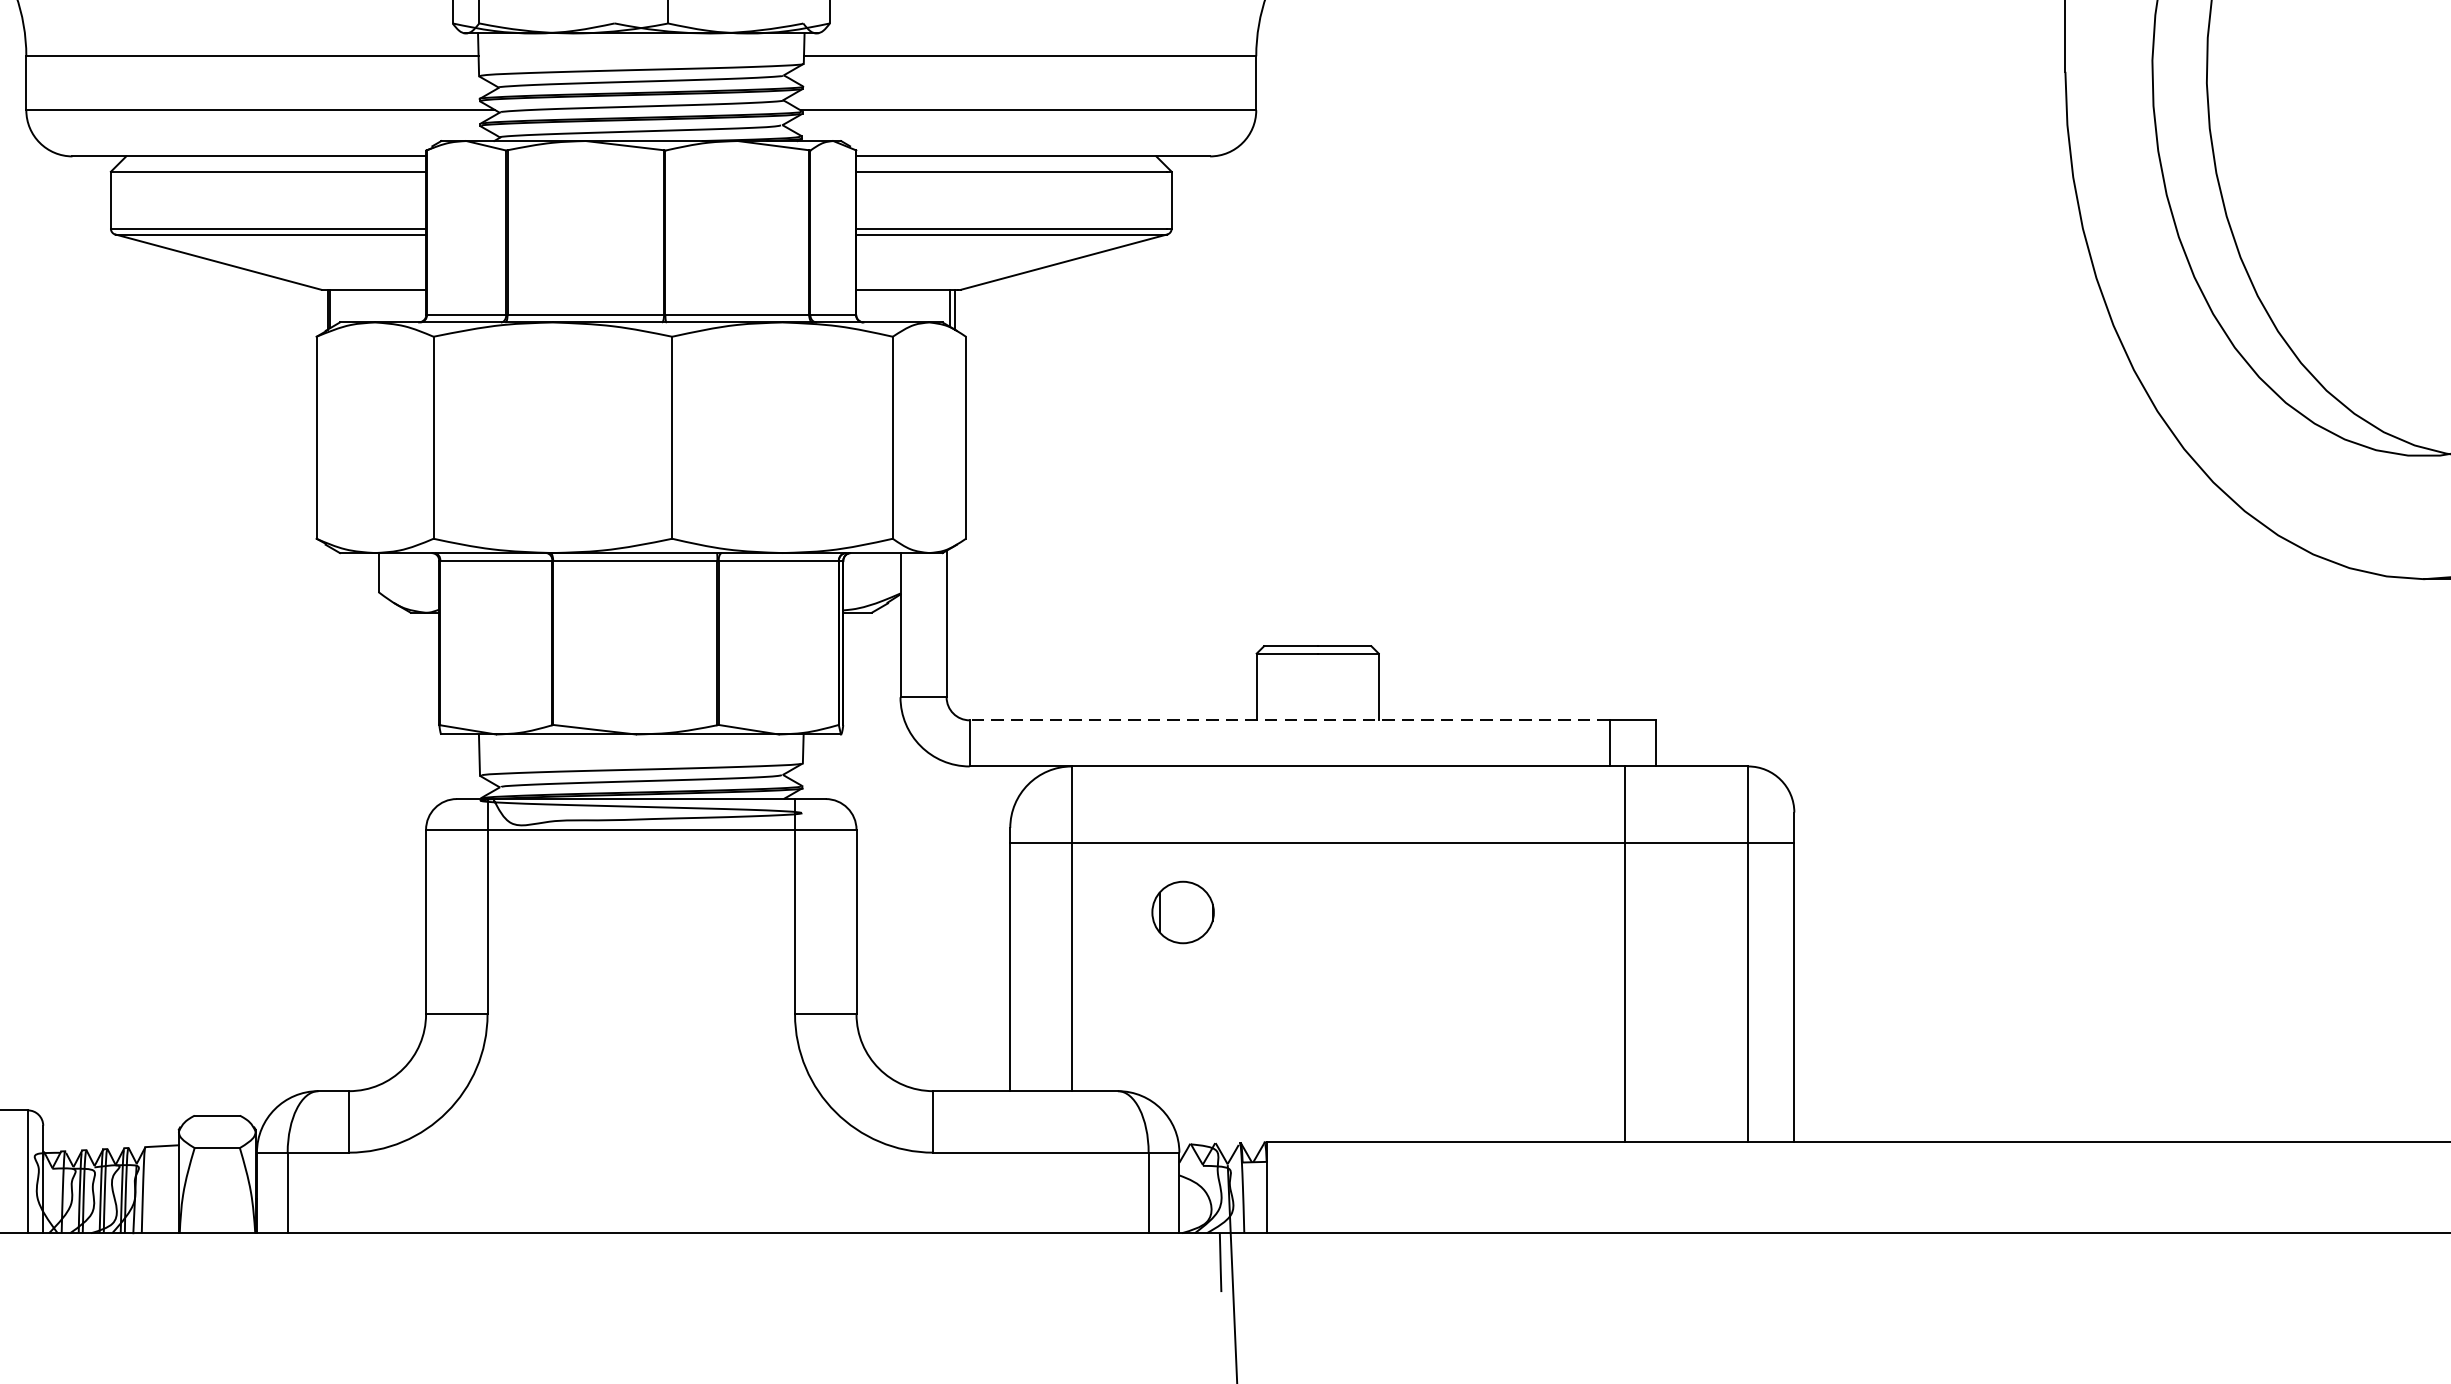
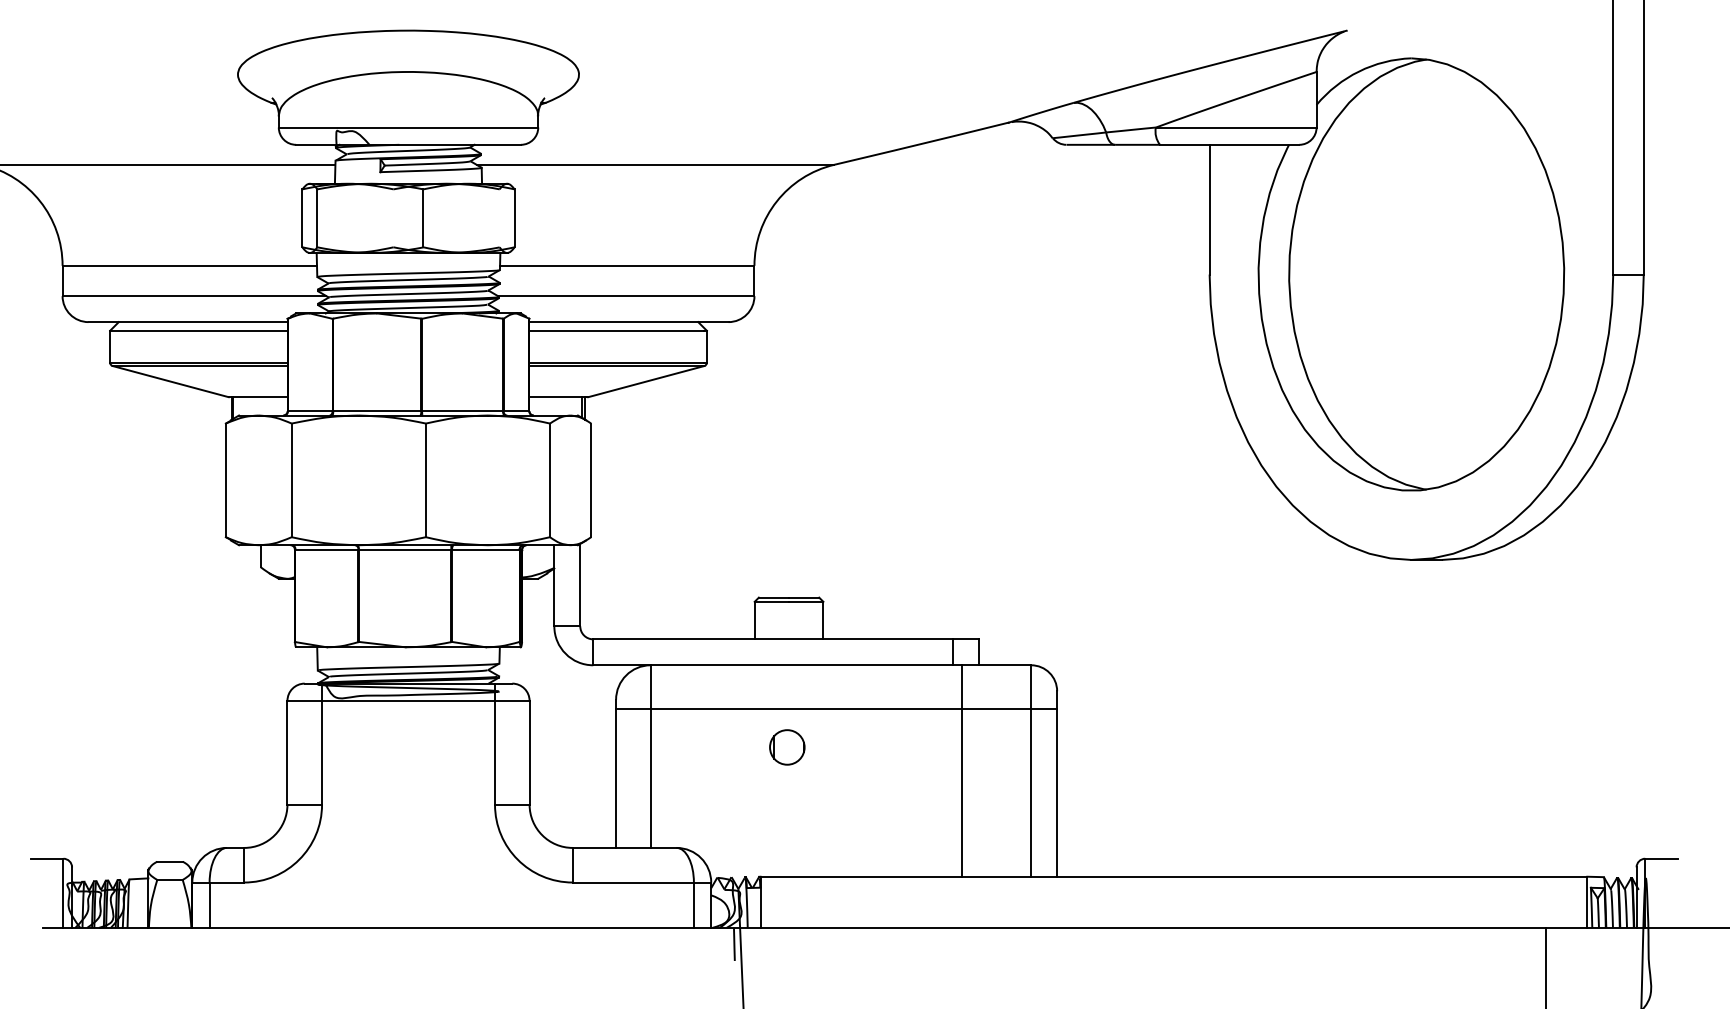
line: (1288, 720) -> (772, 639), dashed -> solid
part: (1183, 912) -> (787, 747), moved

